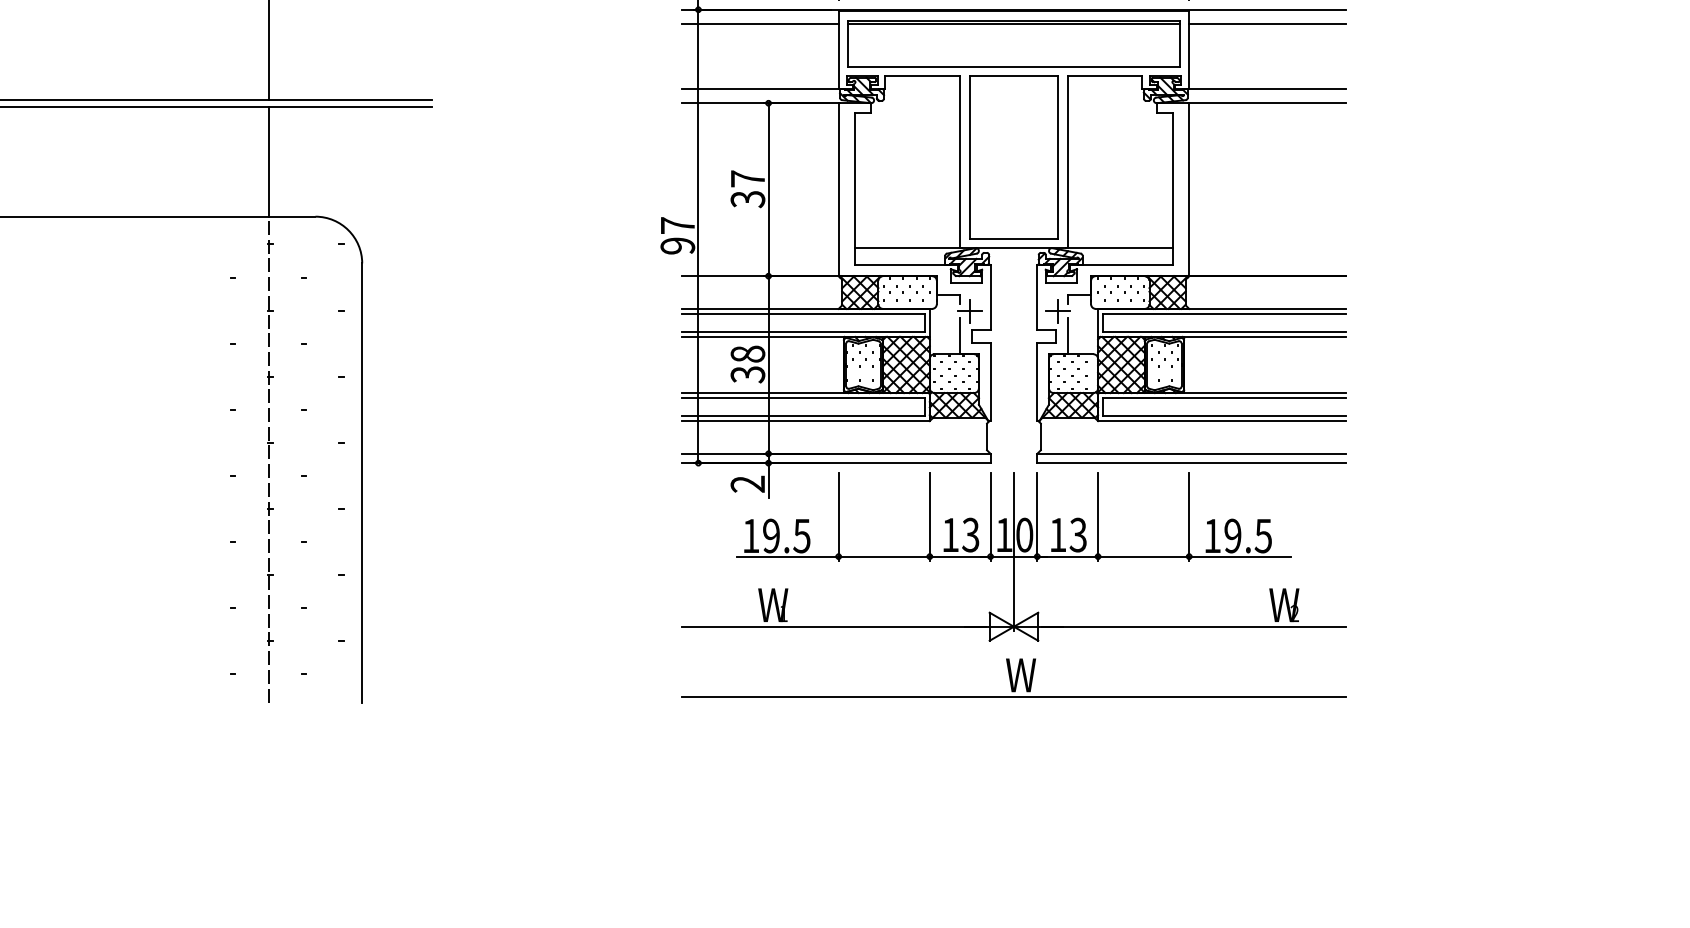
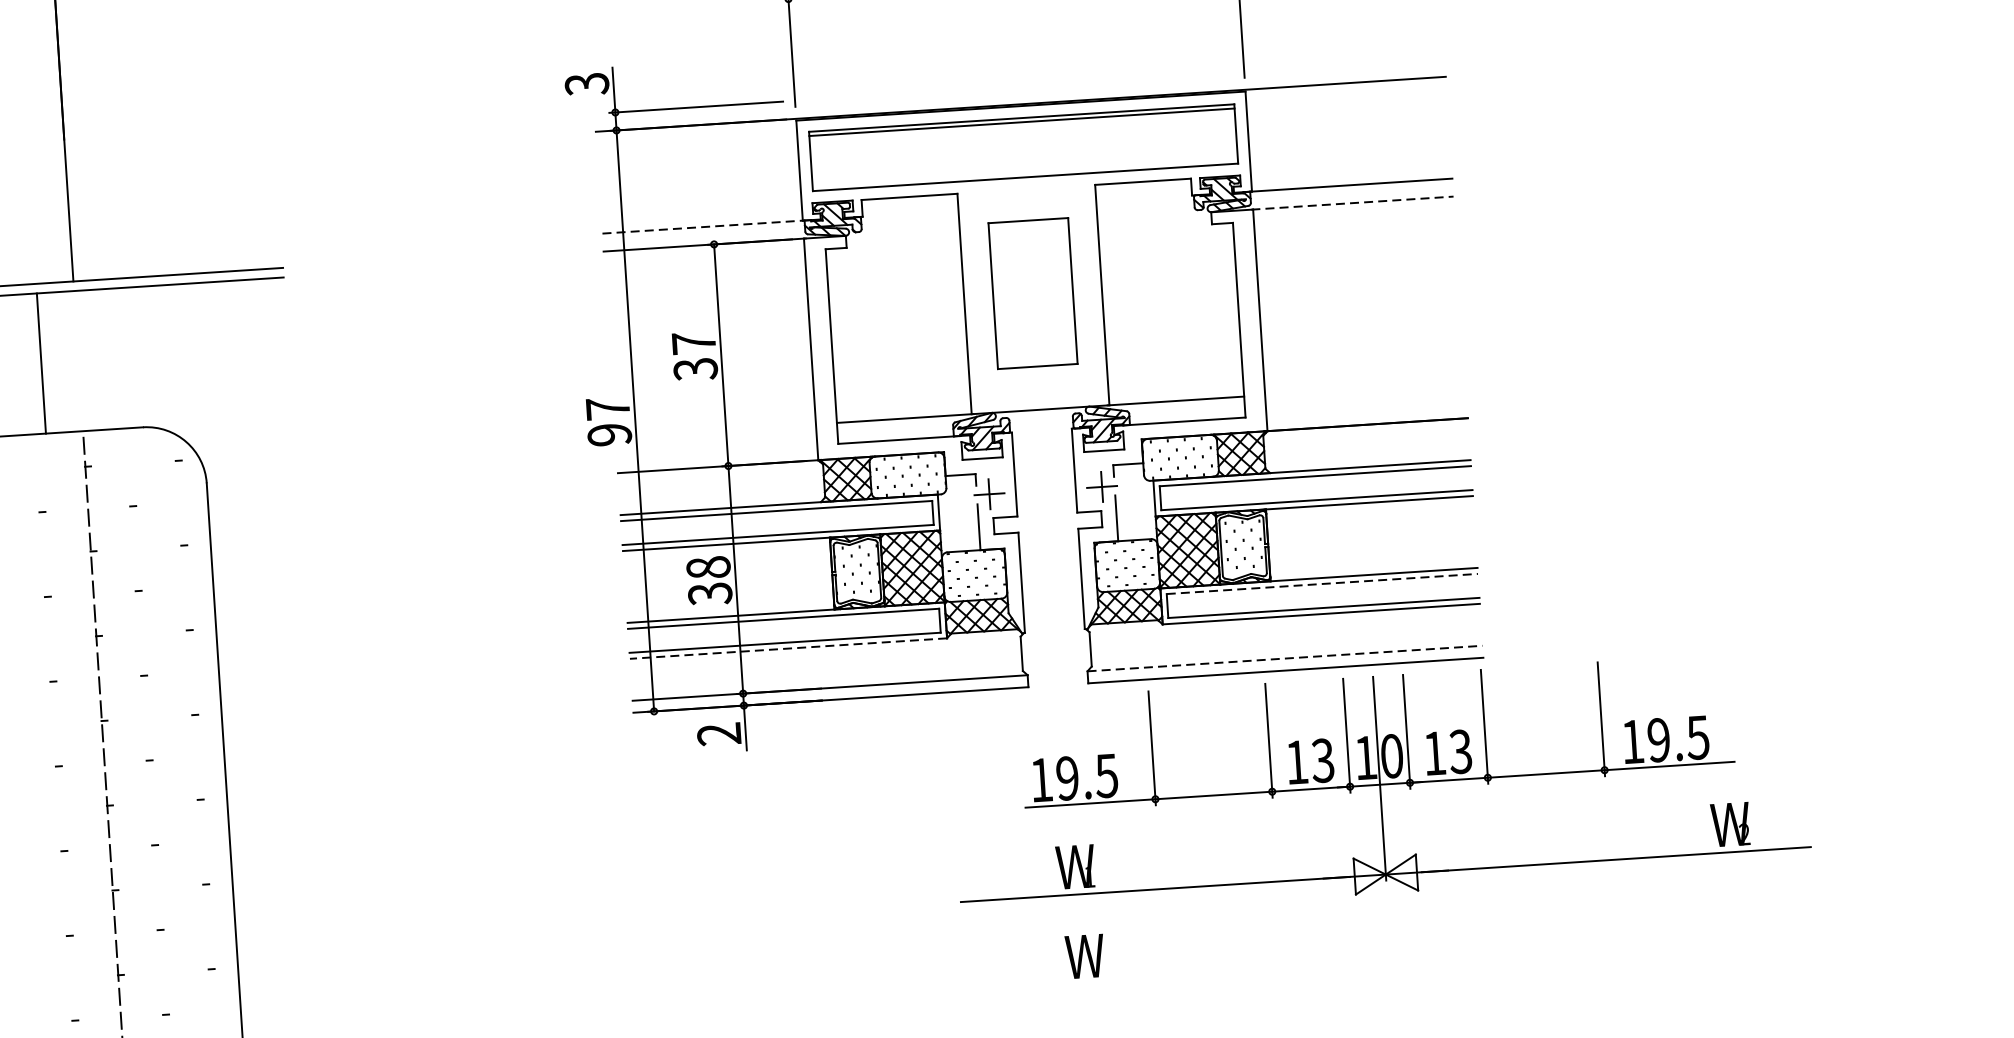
line: (760, 23) -> (697, 142), removed
line: (1267, 23) -> (1346, 100), removed
line: (761, 89) -> (703, 227), solid -> dashed
line: (1266, 103) -> (1352, 203), solid -> dashed
part: (1013, 157) -> (1032, 293), size x0.7
line: (268, 161) -> (41, 362), moved
line: (1224, 397) -> (1322, 583), solid -> dashed
line: (806, 421) -> (789, 649), solid -> dashed
line: (1191, 453) -> (1285, 658), solid -> dashed
part: (1013, 556) -> (1379, 784), moved
line: (1013, 696) -> (1077, 984), removed

